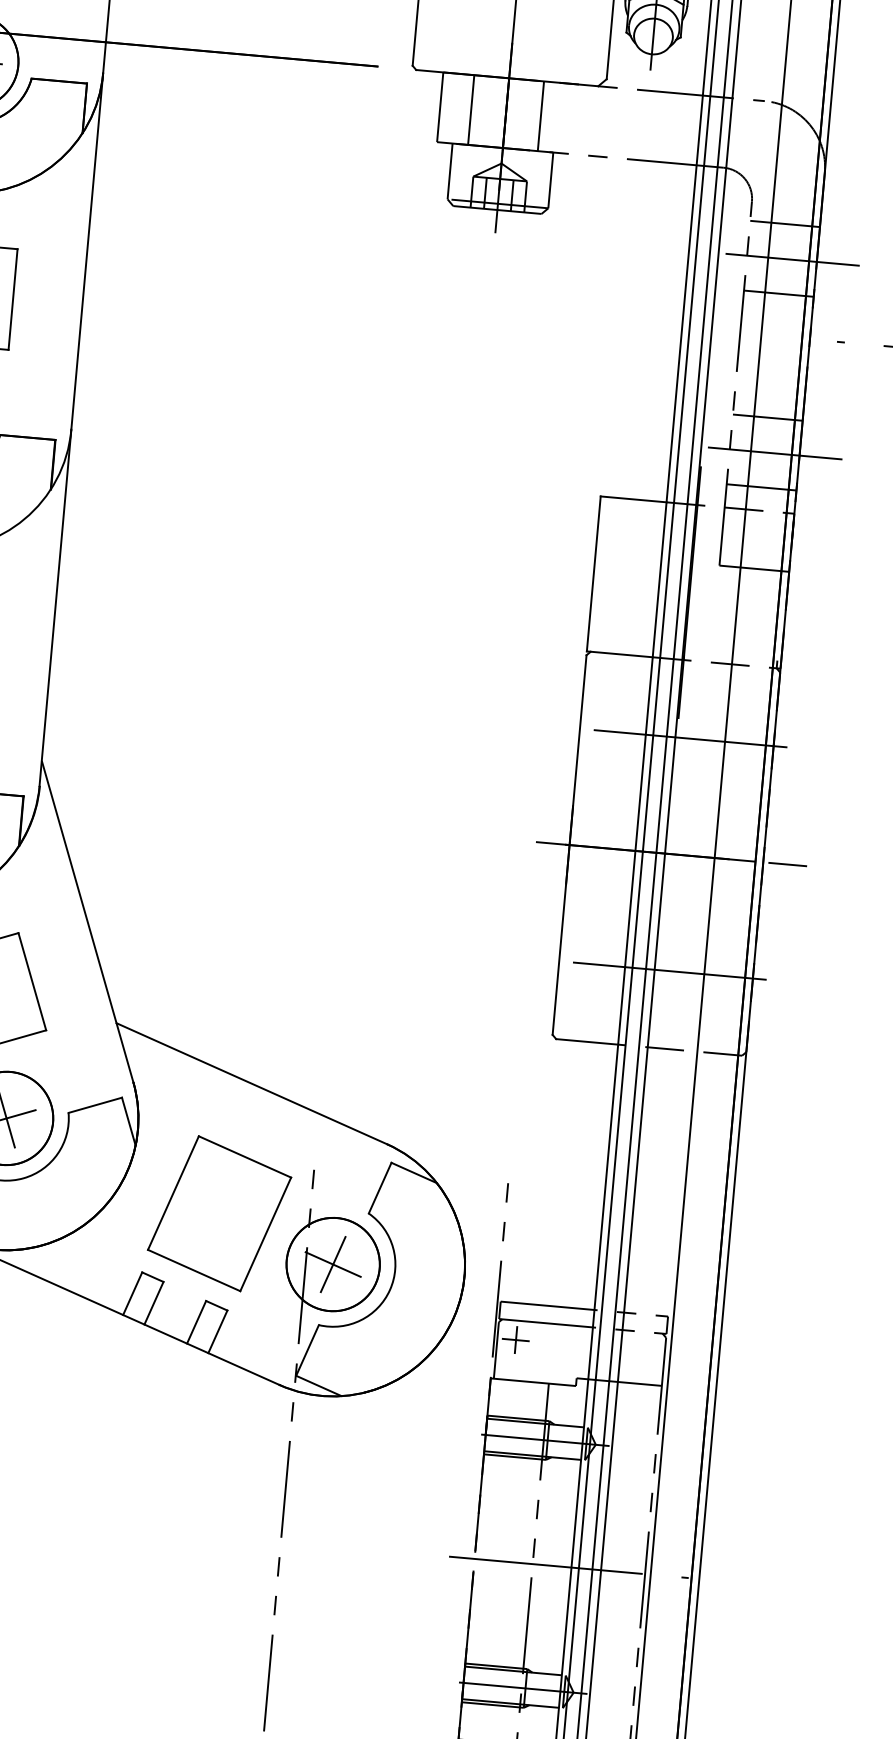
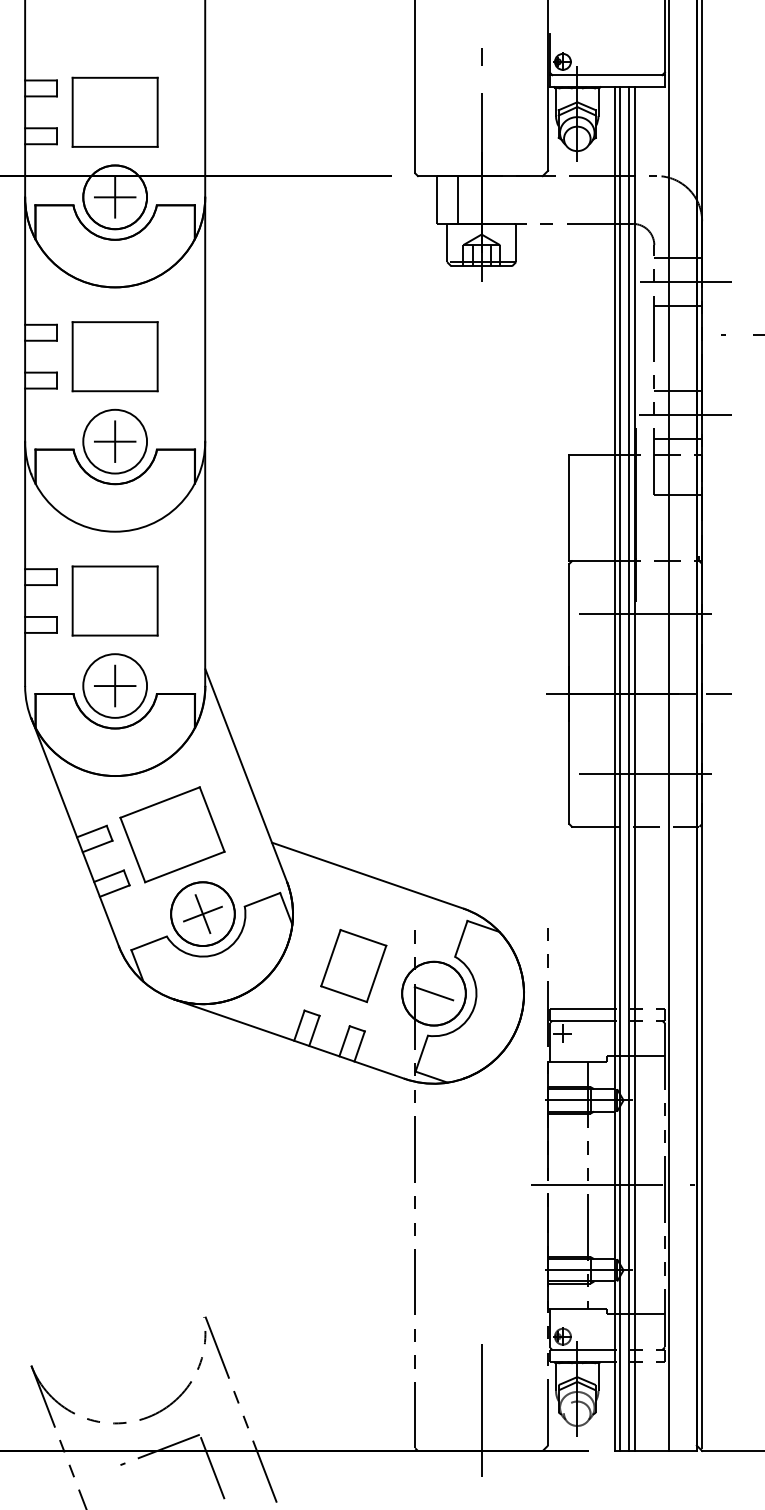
line: (540, 115) -> (505, 199), removed
part: (219, 1212) -> (353, 965), size x0.7
line: (332, 1264) -> (433, 993), removed

